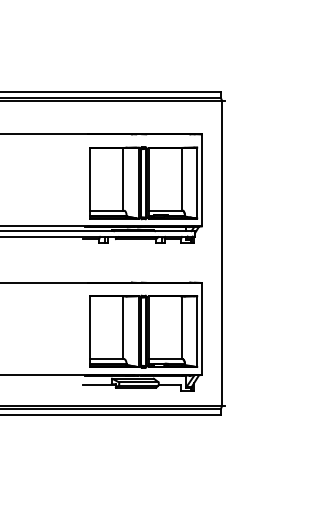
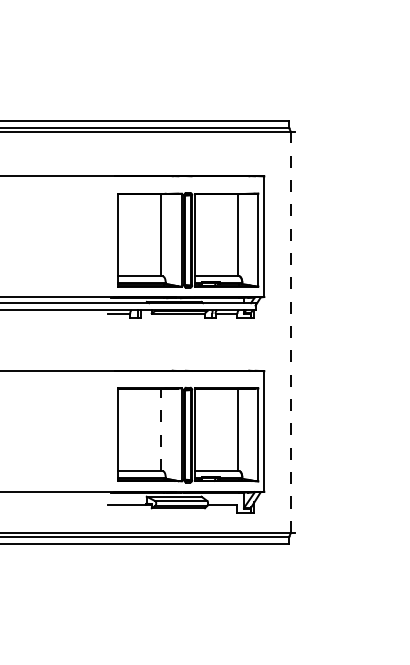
line: (222, 253) -> (291, 332), solid -> dashed
line: (123, 327) -> (161, 429), solid -> dashed

